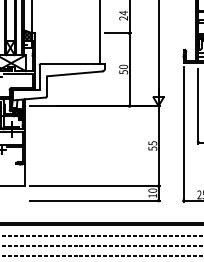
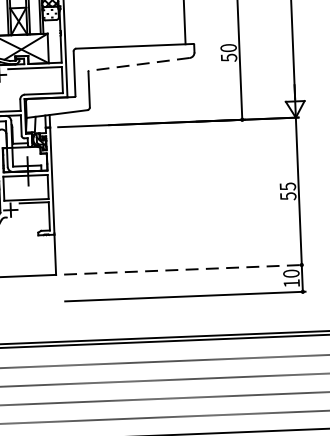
line: (74, 73) -> (138, 63), solid -> dashed
line: (95, 186) -> (185, 270), solid -> dashed

